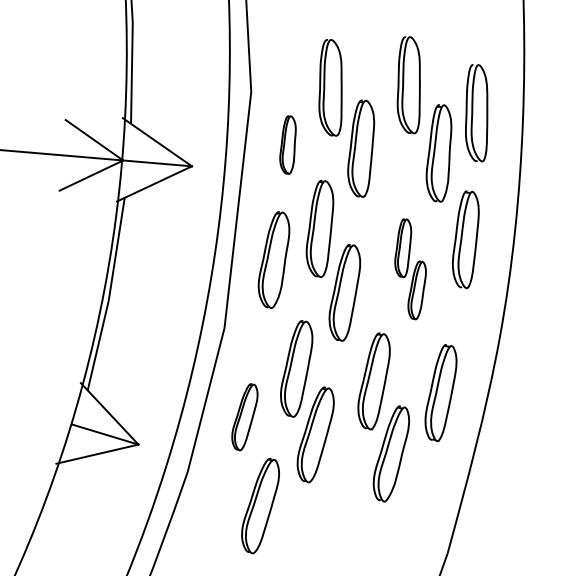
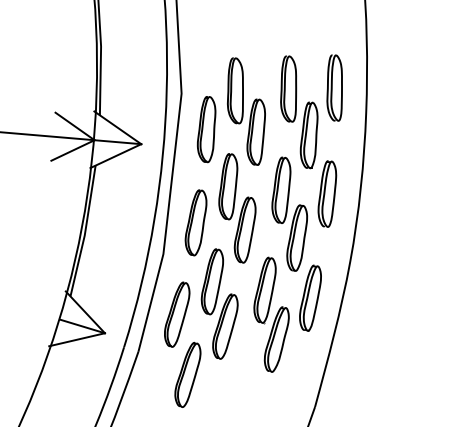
part: (476, 112) -> (334, 87), moved
part: (287, 144) -> (206, 129), size x1.67
part: (273, 259) -> (195, 222), moved
part: (410, 268) -> (289, 213), size x1.67
part: (245, 417) -> (177, 314), size x1.43

